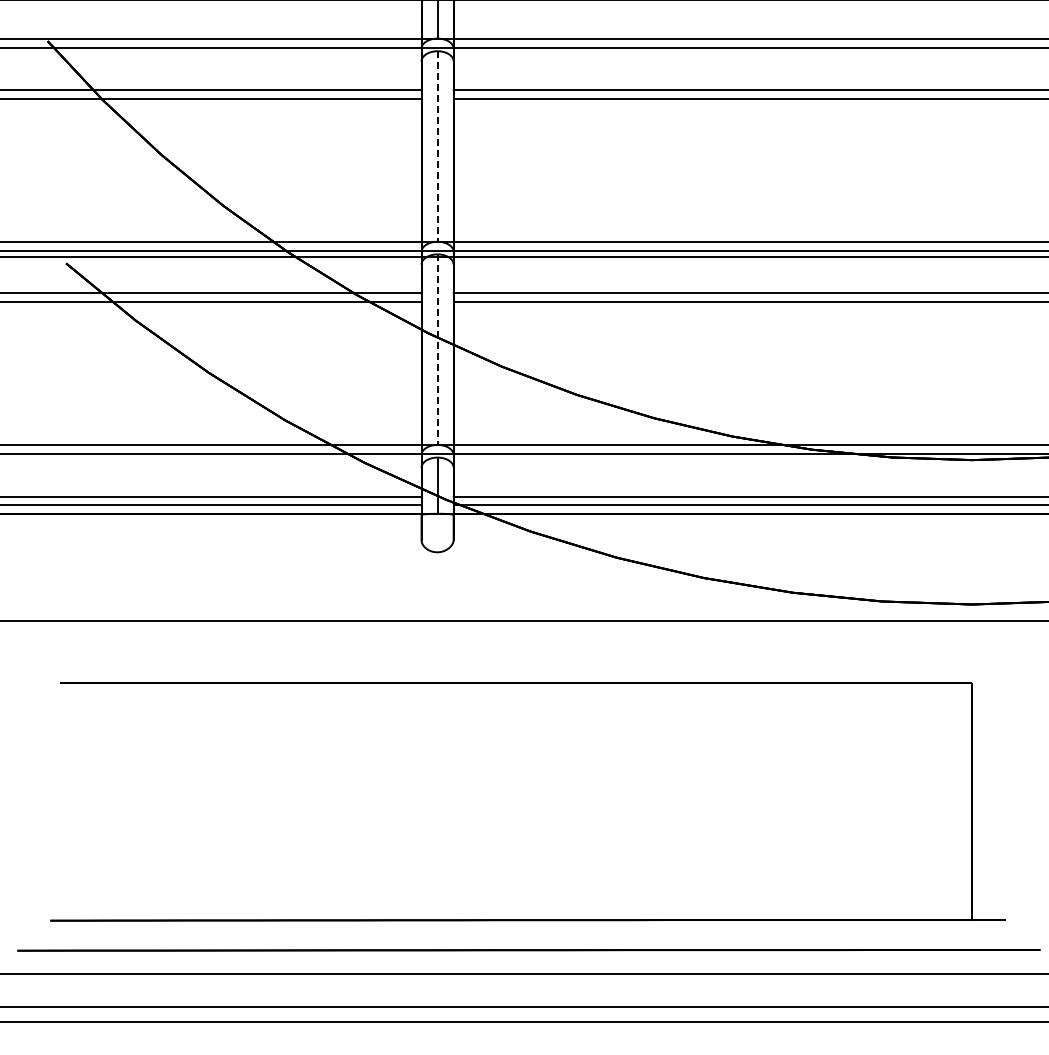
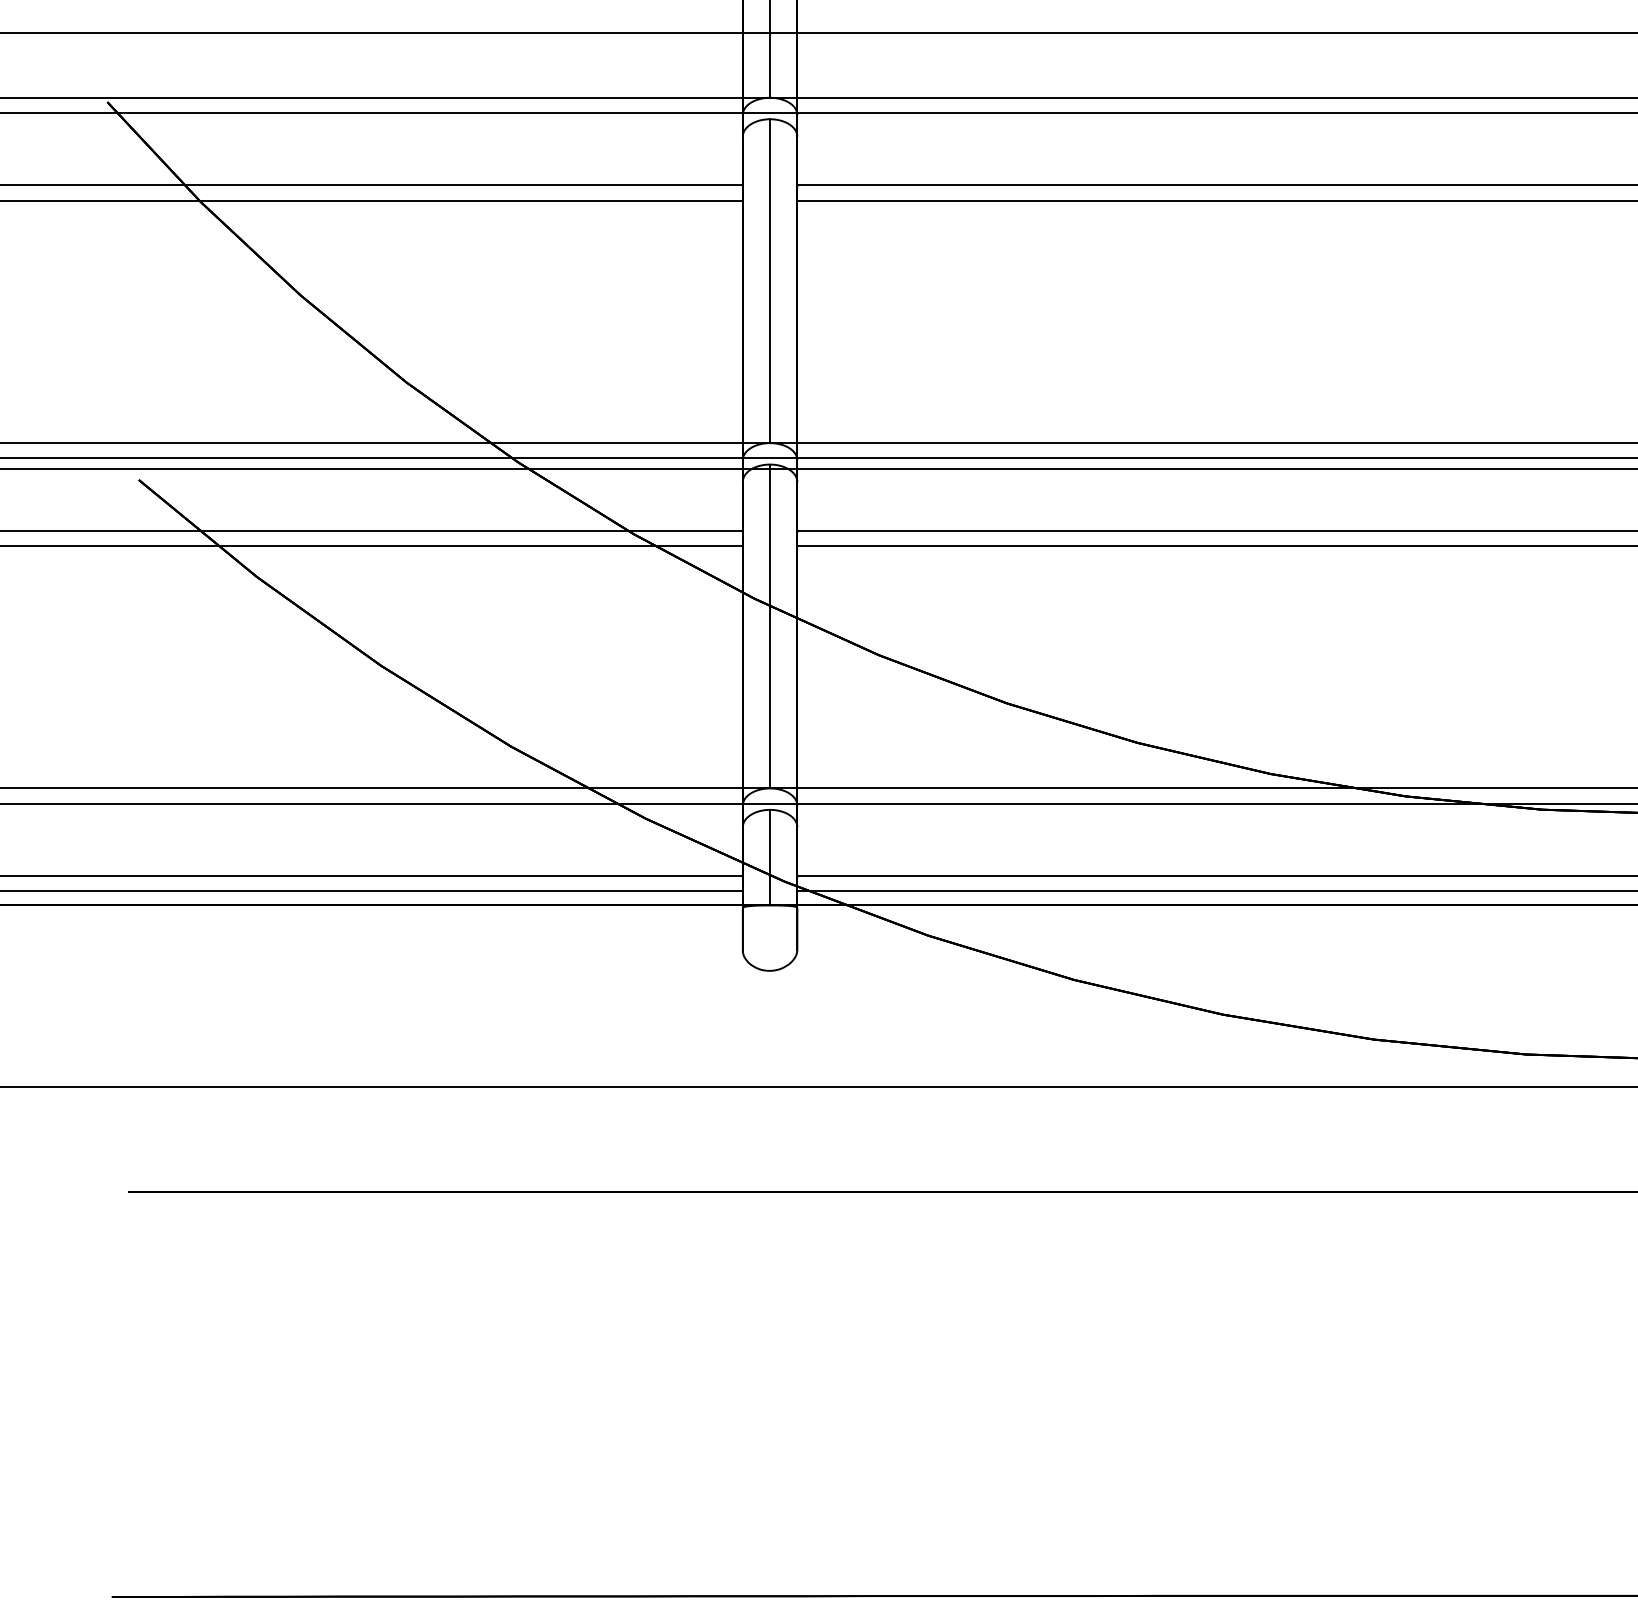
line: (437, 147) -> (769, 282), dashed -> solid
line: (437, 350) -> (769, 627), dashed -> solid

